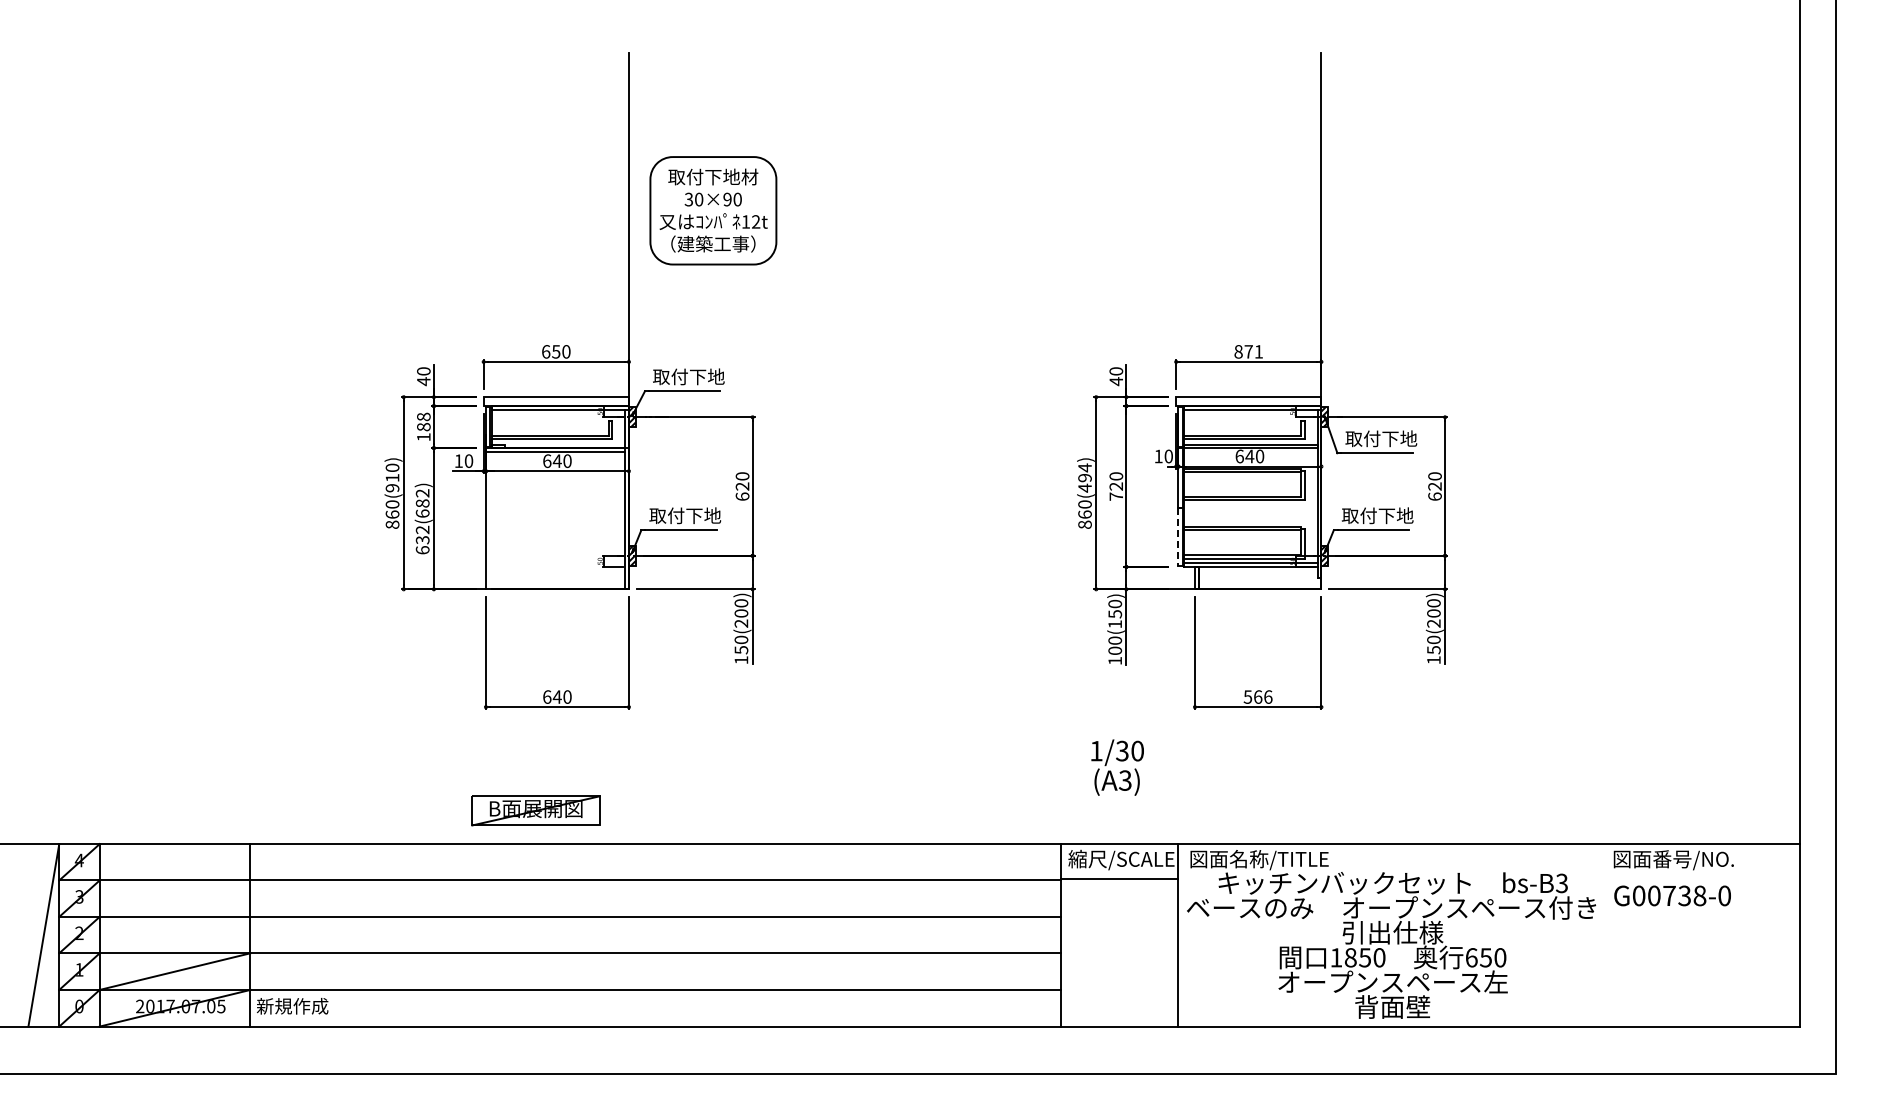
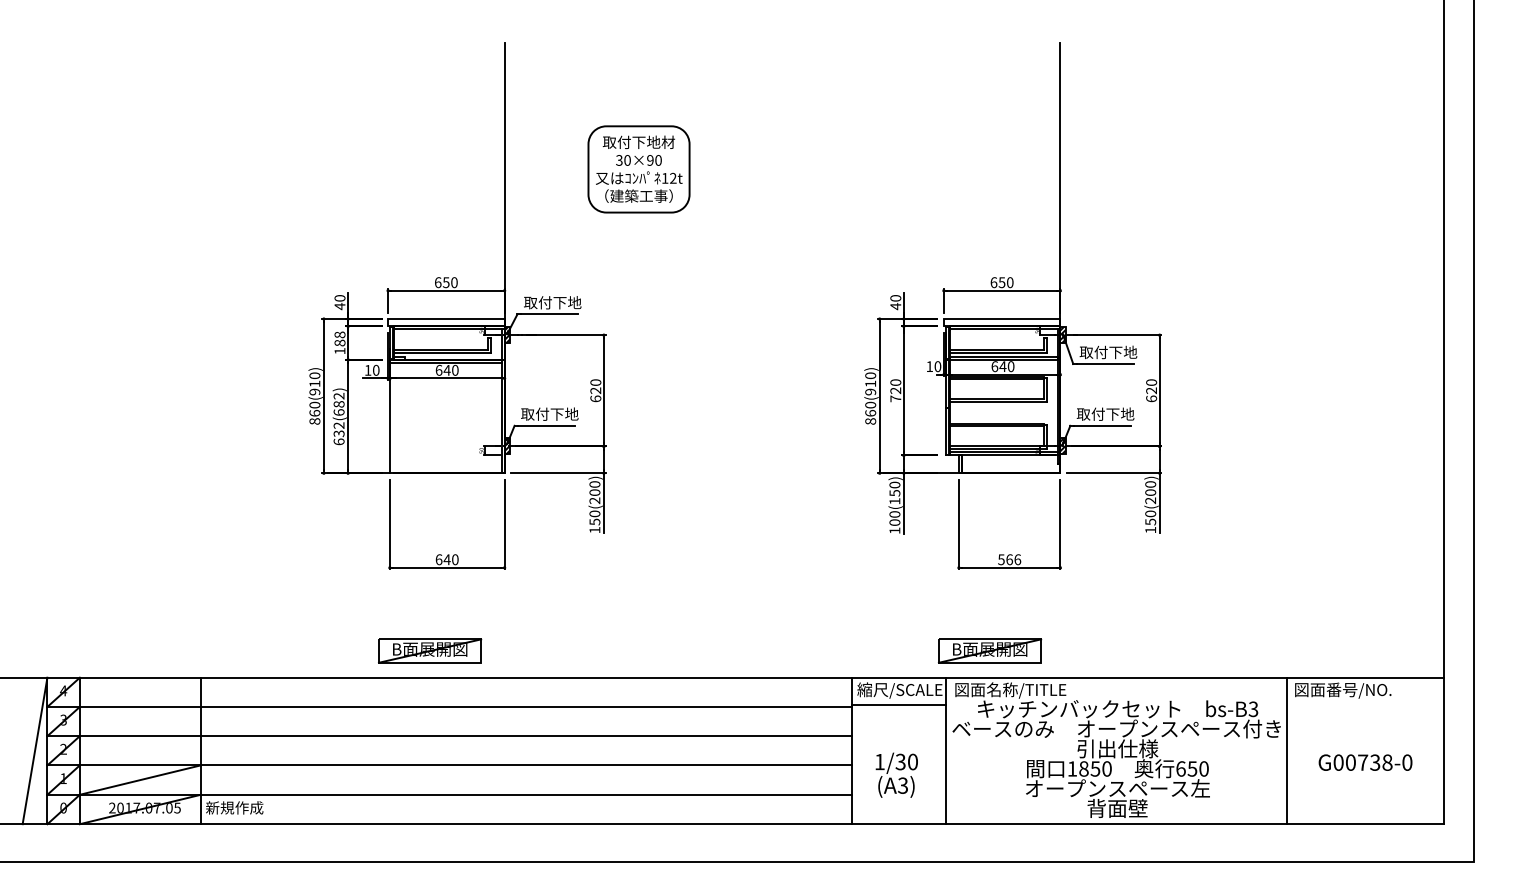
part: (713, 210) -> (639, 169), moved
text: (1248, 351) -> (1001, 282), 871 -> 650
text: (1084, 477) -> (870, 383), 860(494) -> 860(910)
line: (1178, 537) -> (945, 431), dashed -> solid
text: (1117, 767) -> (896, 775), moved
part: (1233, 810) -> (989, 650), added
text: (1672, 895) -> (1365, 762), moved
line: (1603, 935) -> (1286, 751), added

